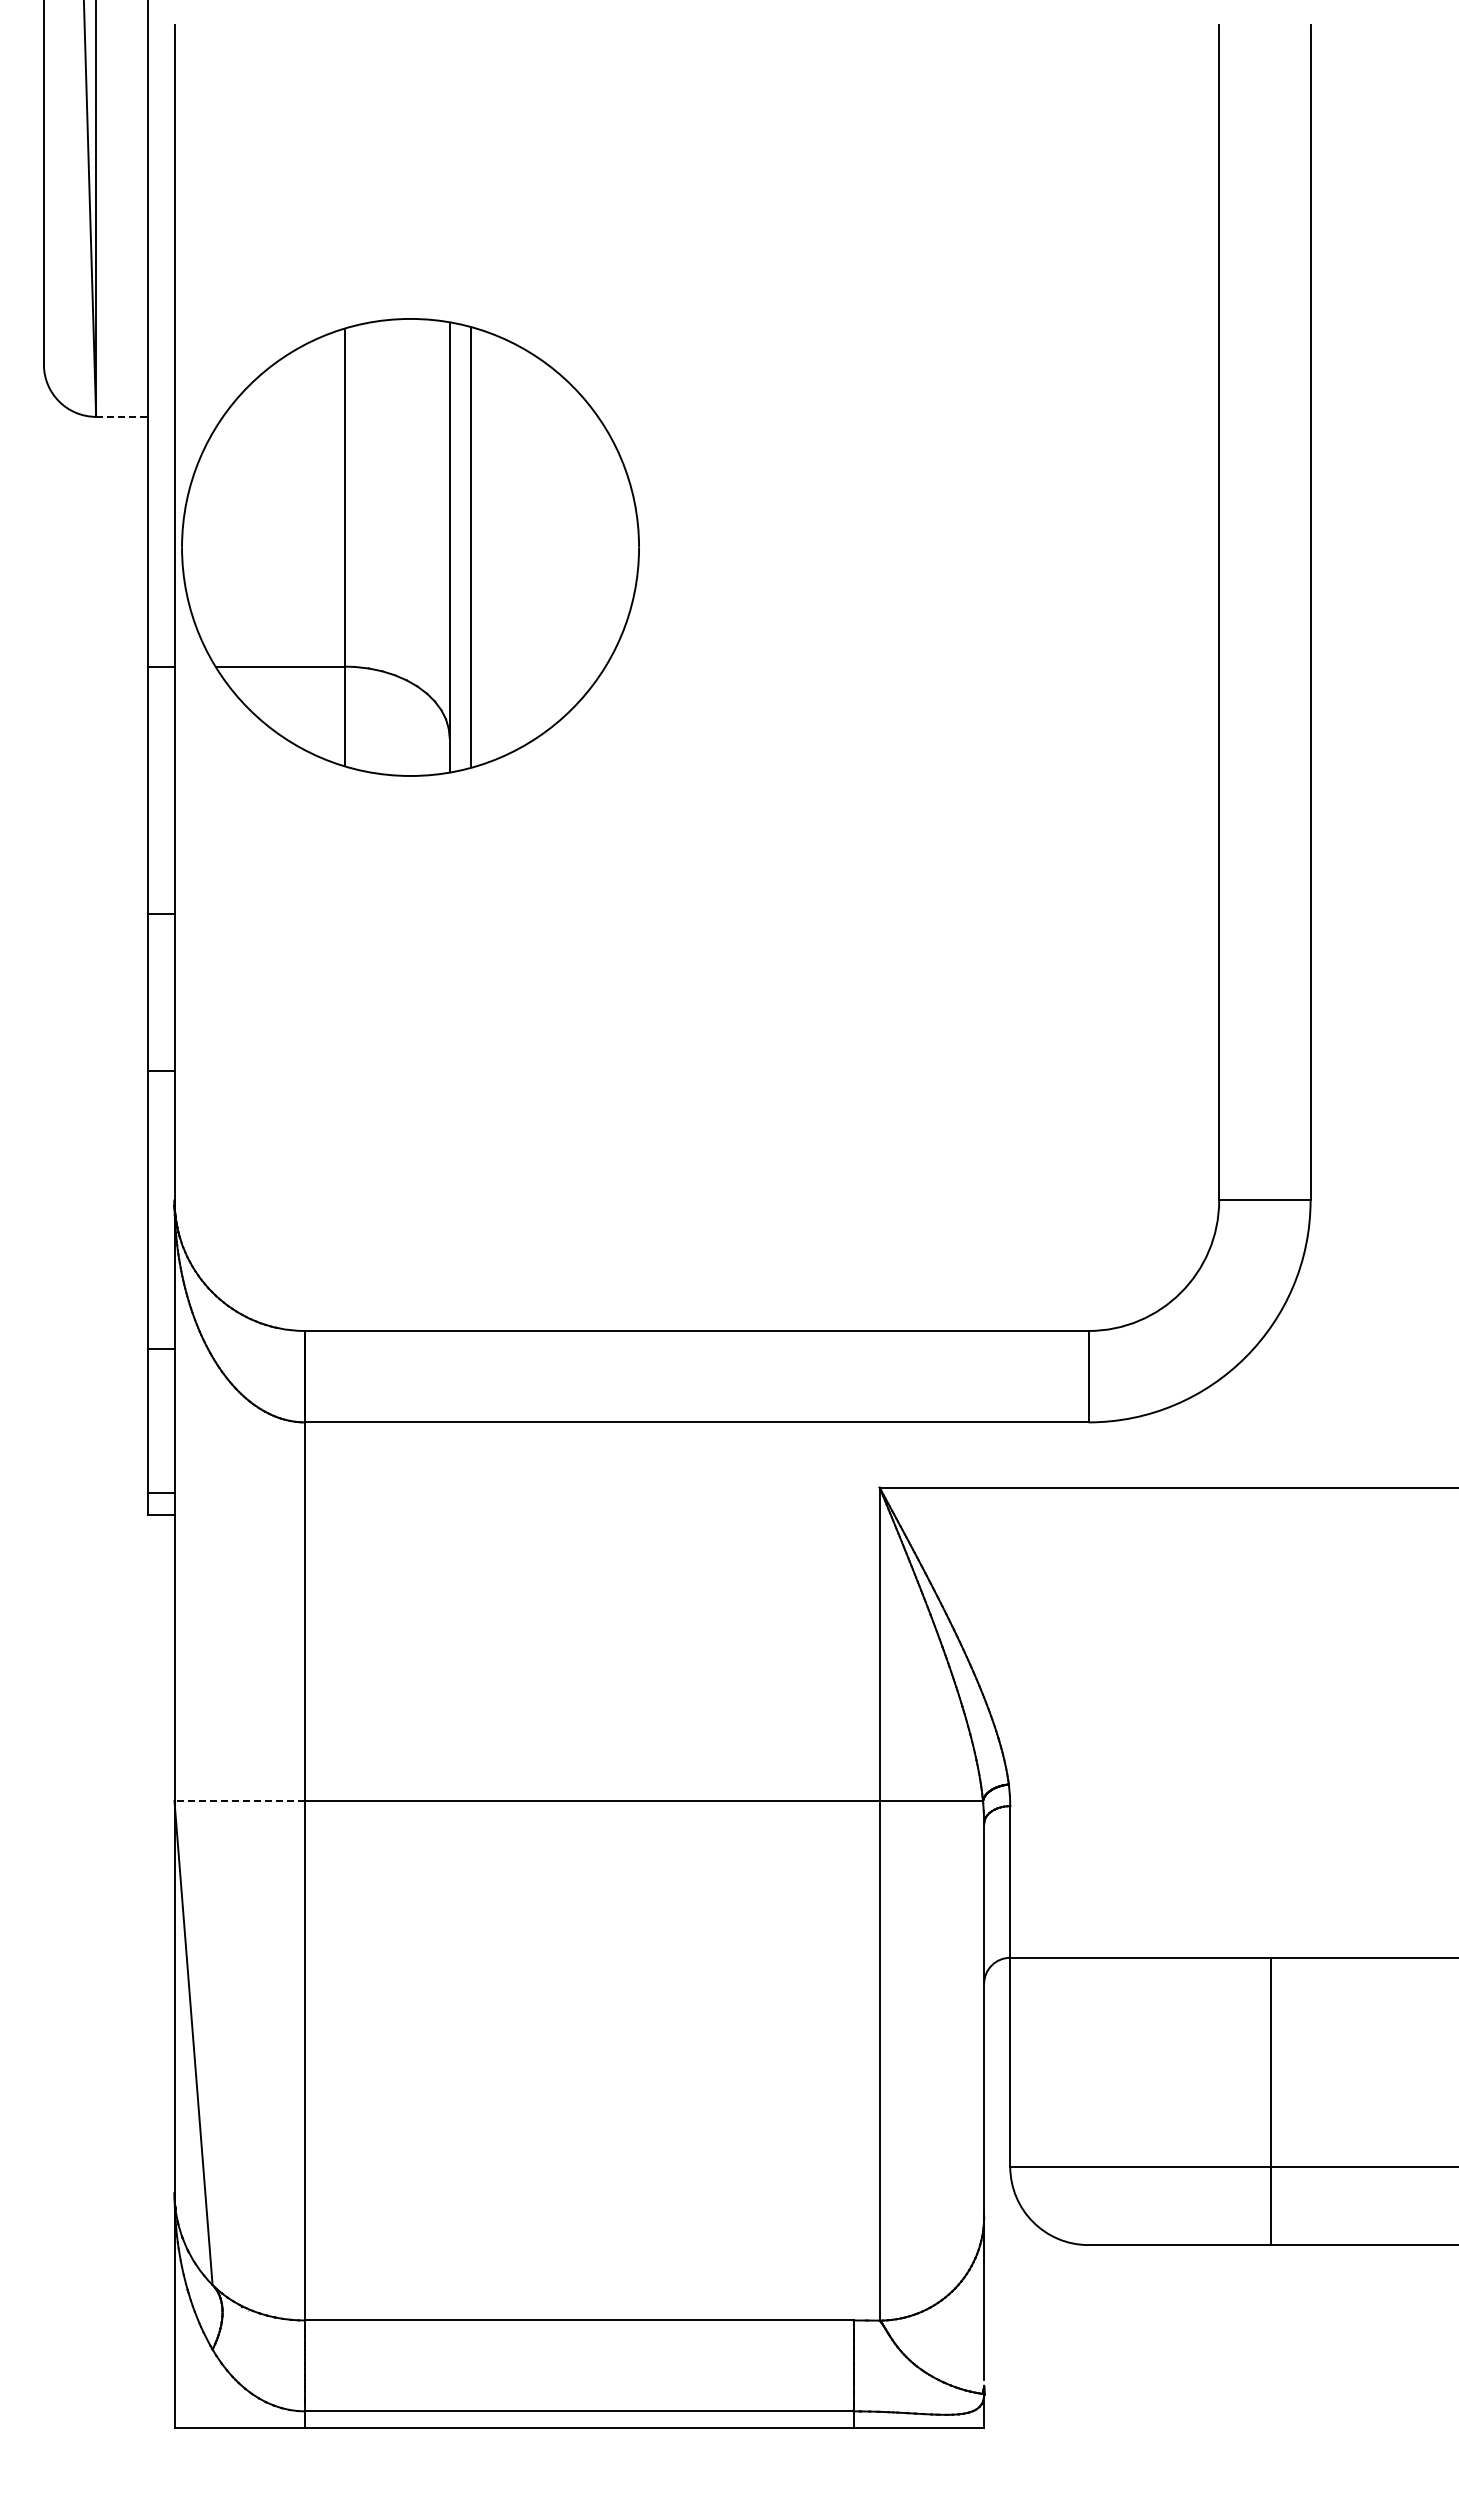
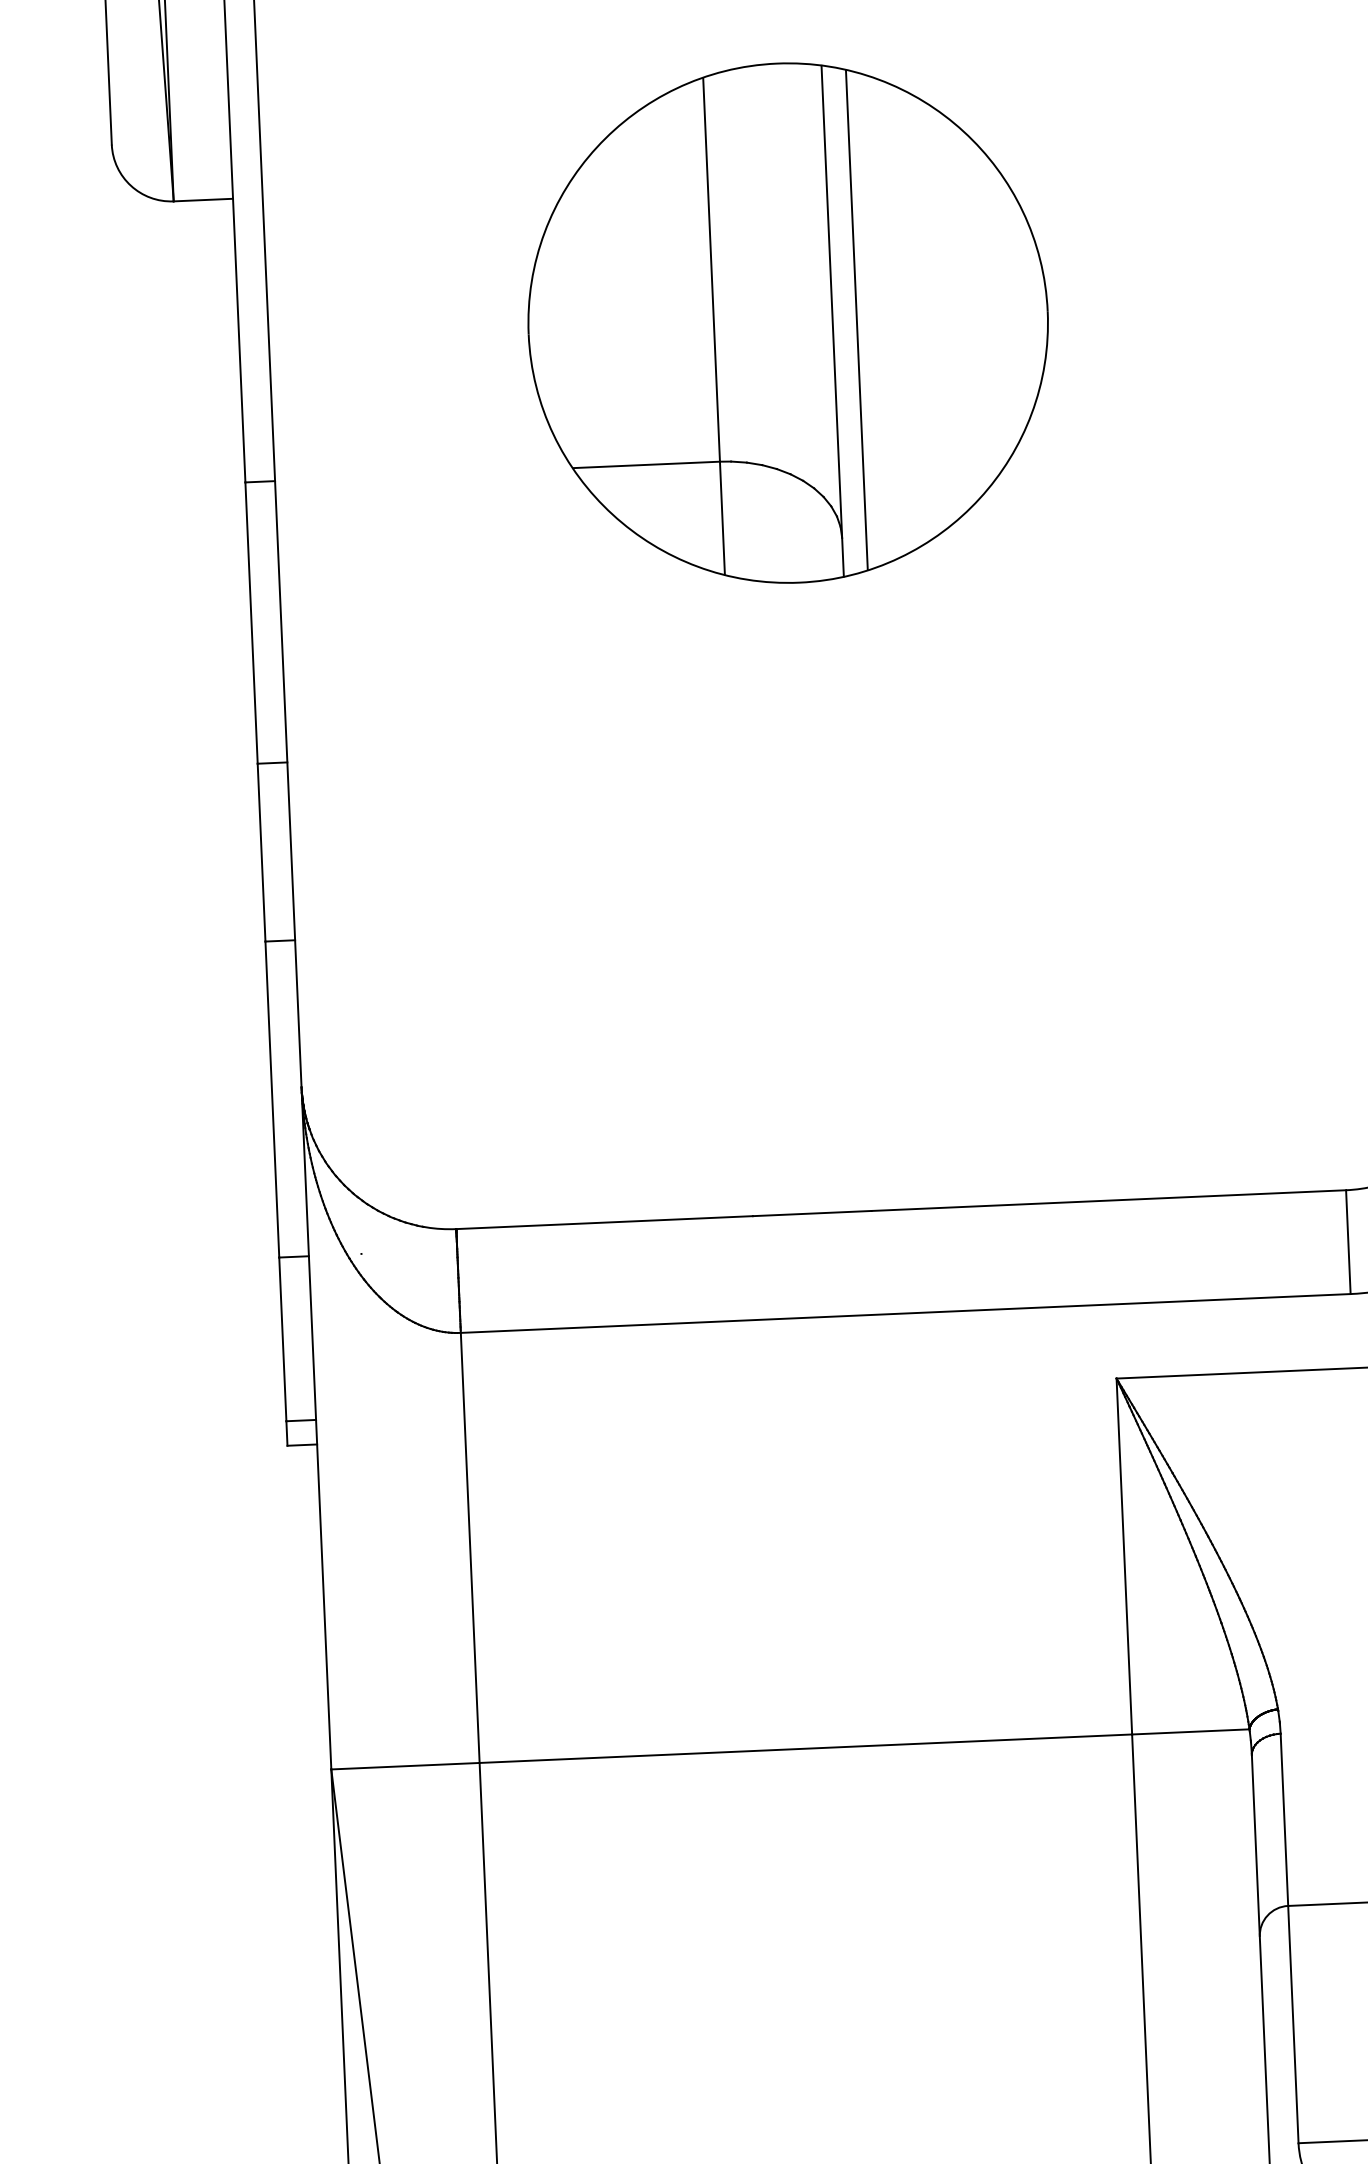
line: (122, 416) -> (203, 199), dashed -> solid
part: (410, 547) -> (788, 323), moved
line: (239, 1801) -> (405, 1766), dashed -> solid

